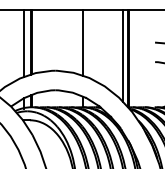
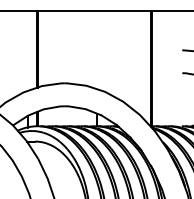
line: (82, 42) -> (97, 50), removed
line: (23, 43) -> (27, 51), removed
line: (123, 55) -> (145, 65), removed

